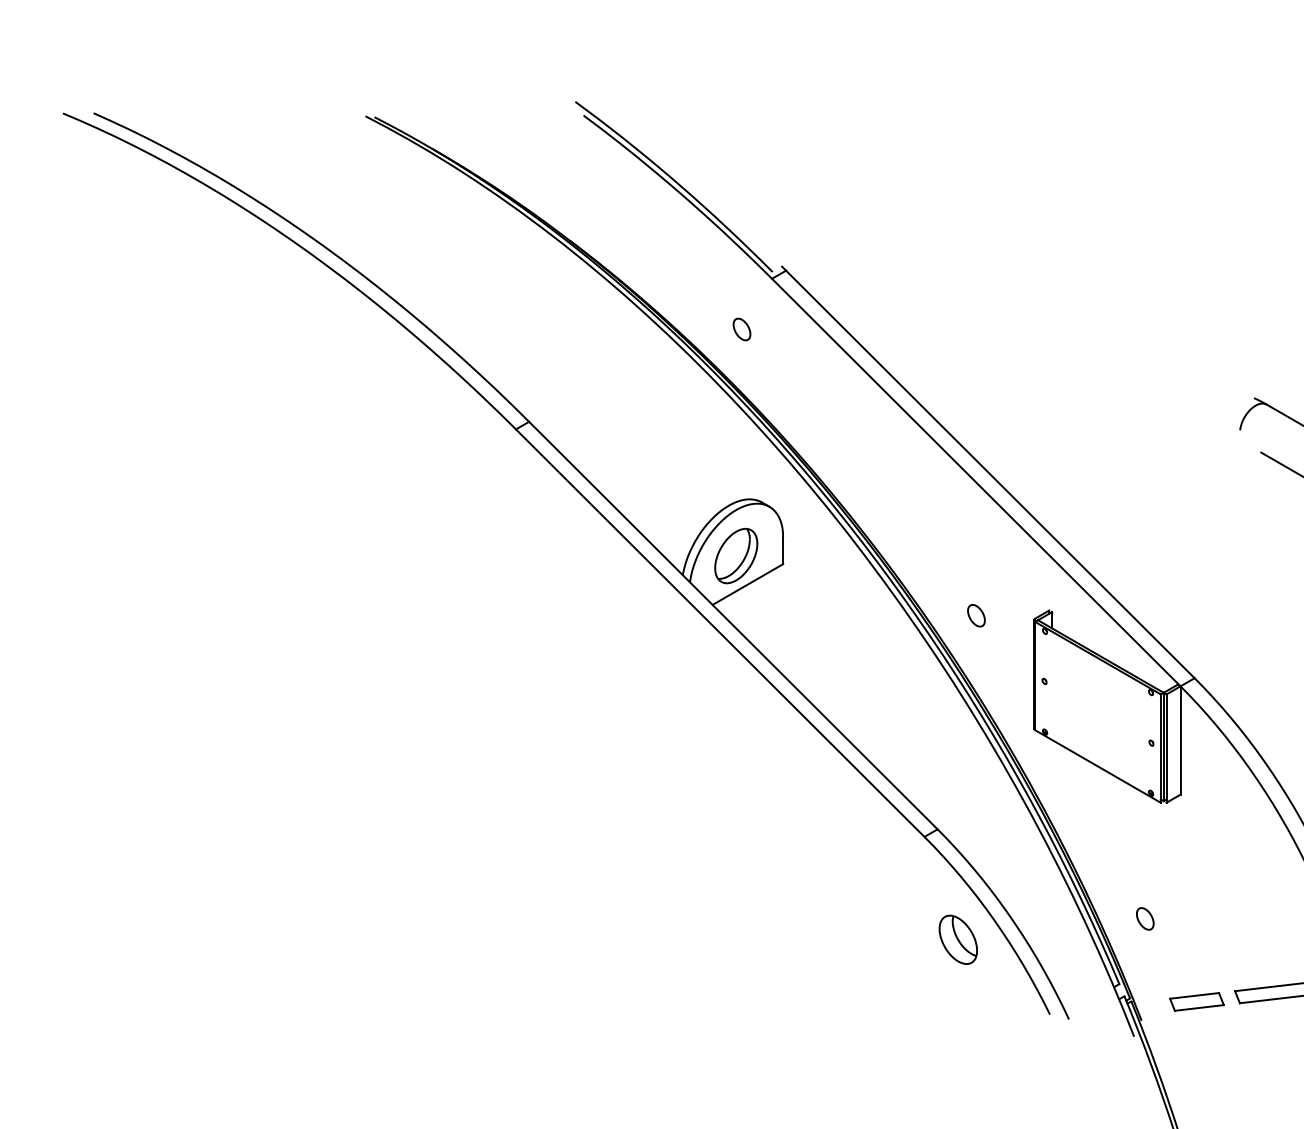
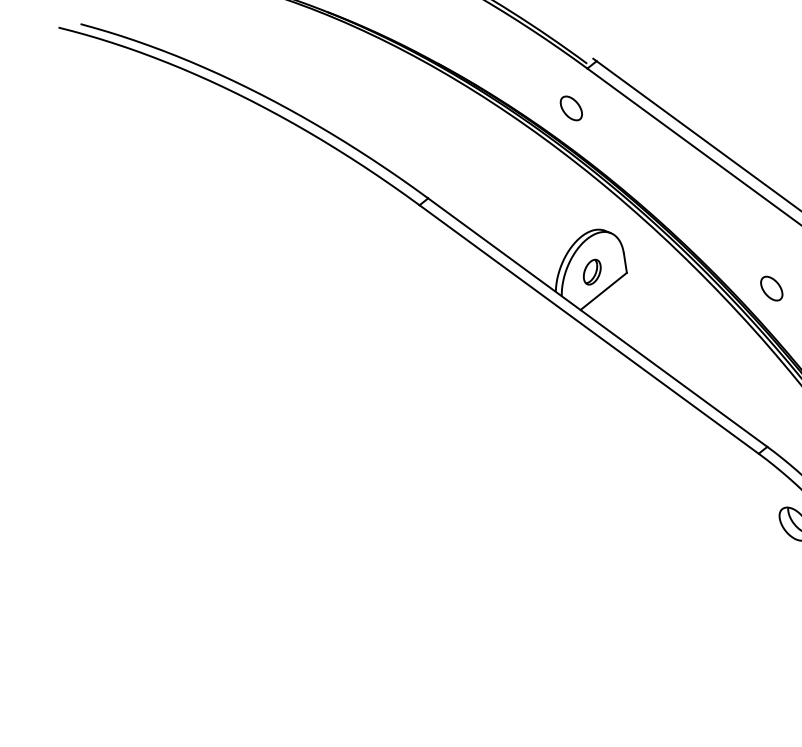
part: (741, 329) -> (571, 108), size x1.6
part: (736, 555) -> (592, 271), size x0.6
part: (976, 615) -> (771, 288), size x1.6

